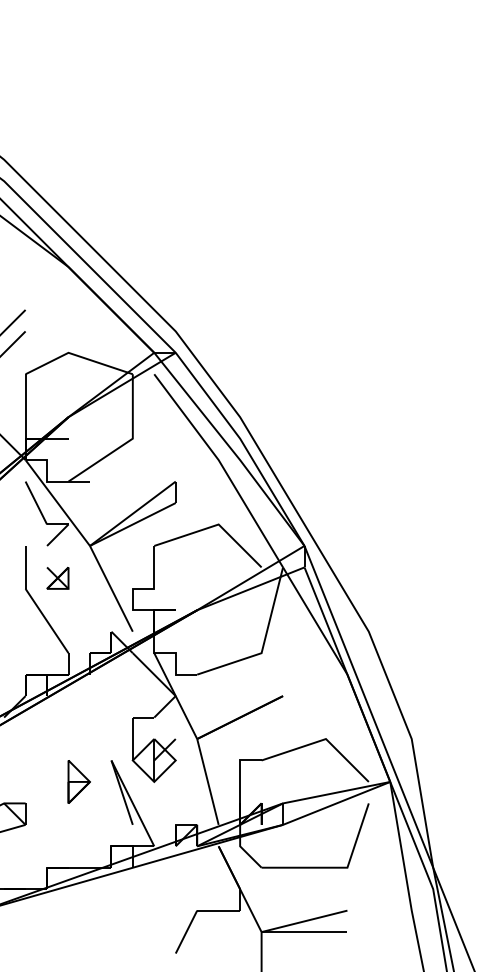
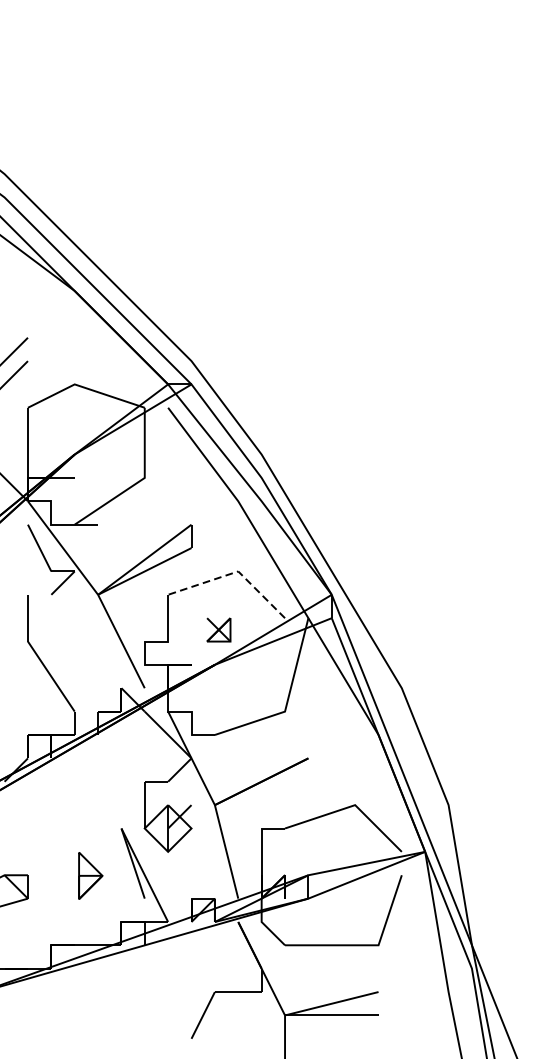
line: (215, 525) -> (234, 572), solid -> dashed
part: (57, 578) -> (218, 630), moved
part: (78, 781) -> (89, 875), moved

